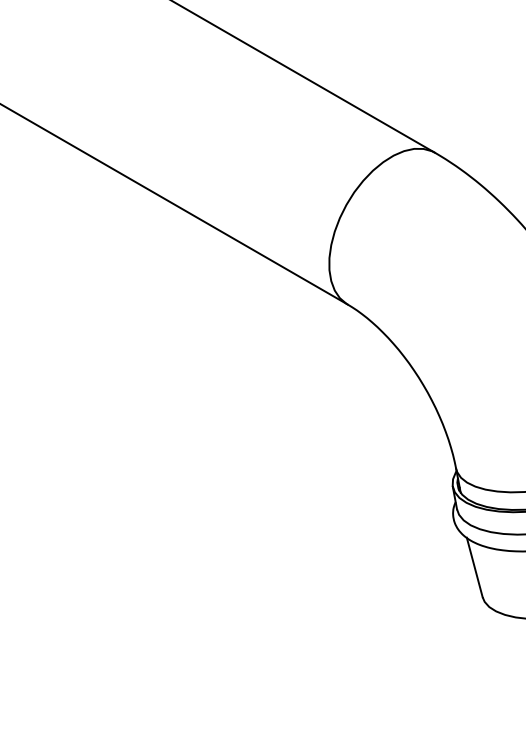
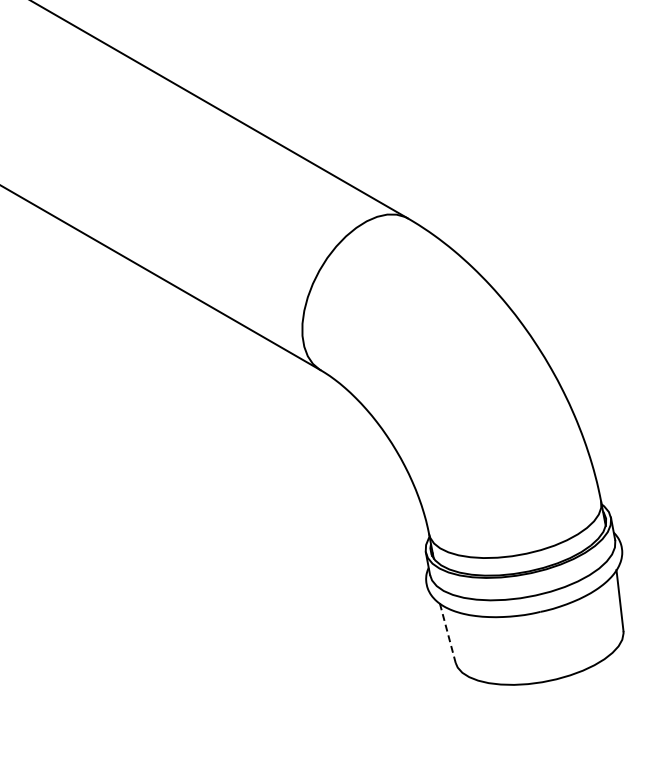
line: (474, 567) -> (447, 633), solid -> dashed

